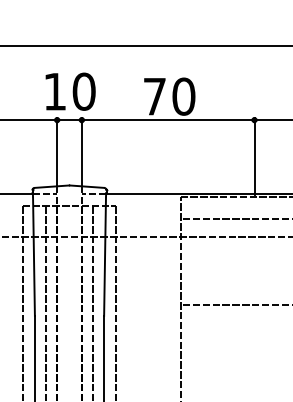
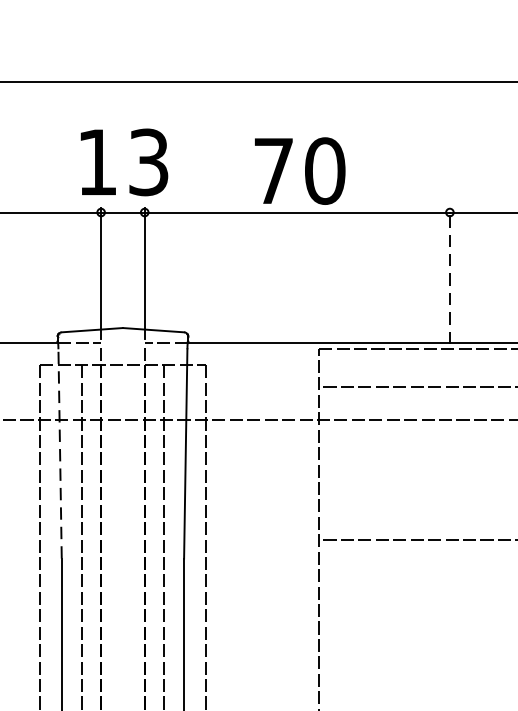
text: (83, 91) -> (147, 161), 10 -> 13
line: (254, 155) -> (449, 275), solid -> dashed
line: (33, 256) -> (59, 453), solid -> dashed

